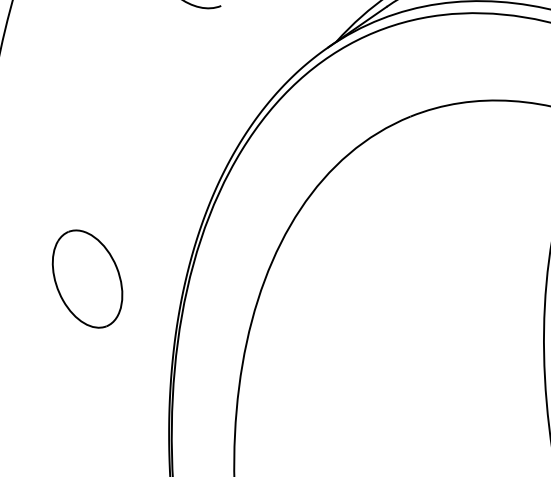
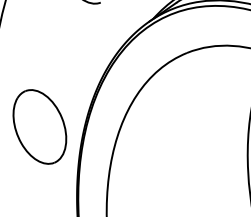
part: (86, 278) -> (39, 126), size x1.67

